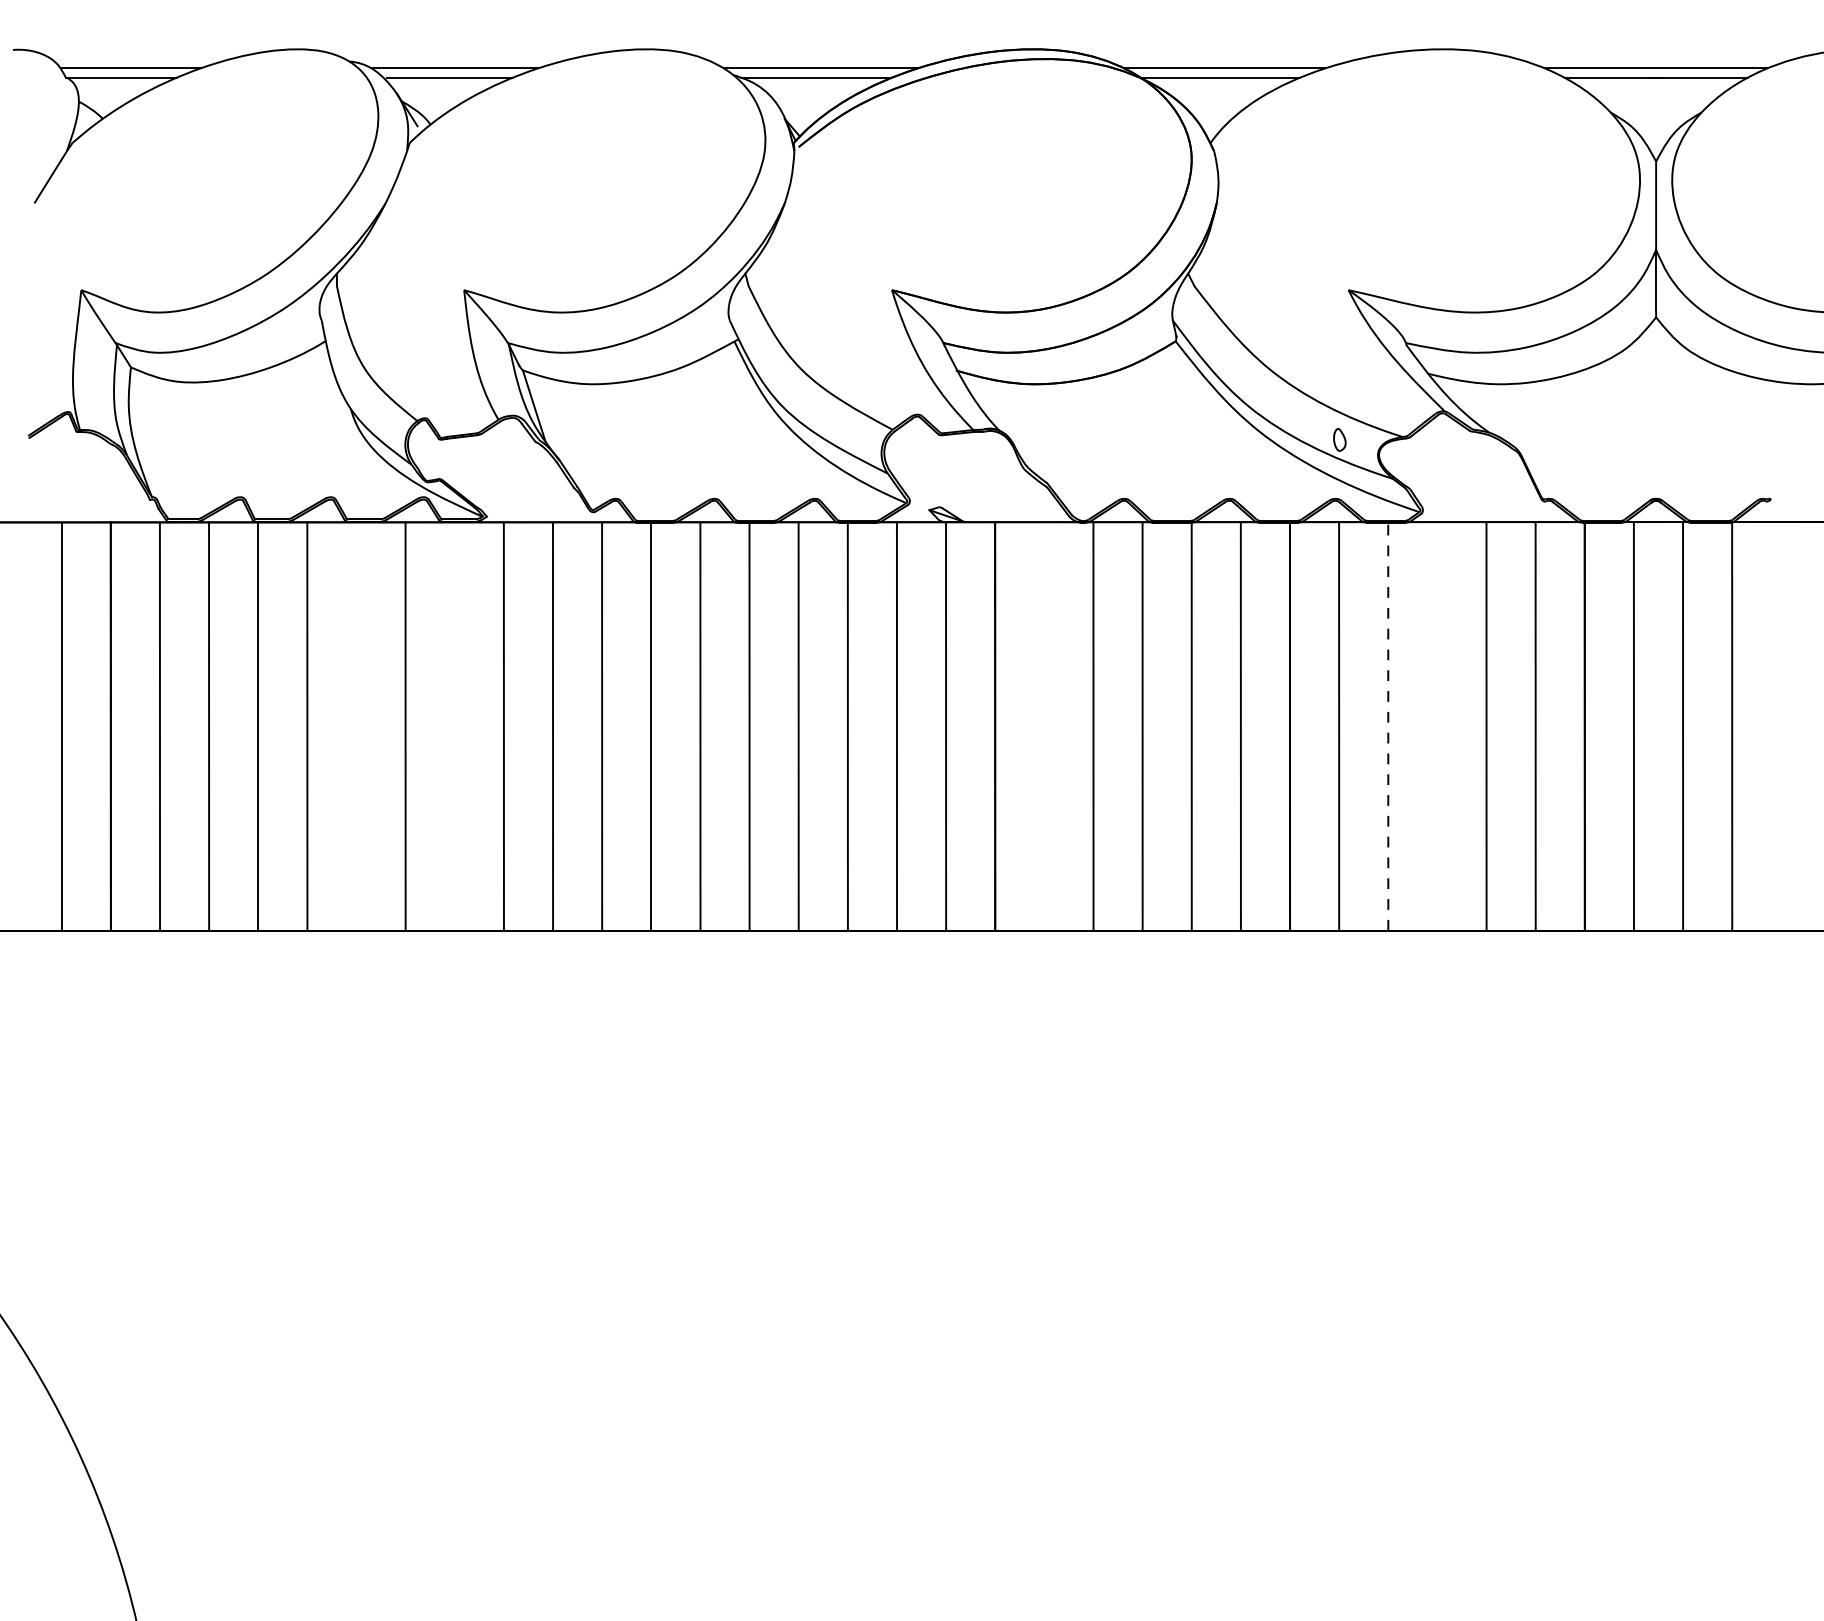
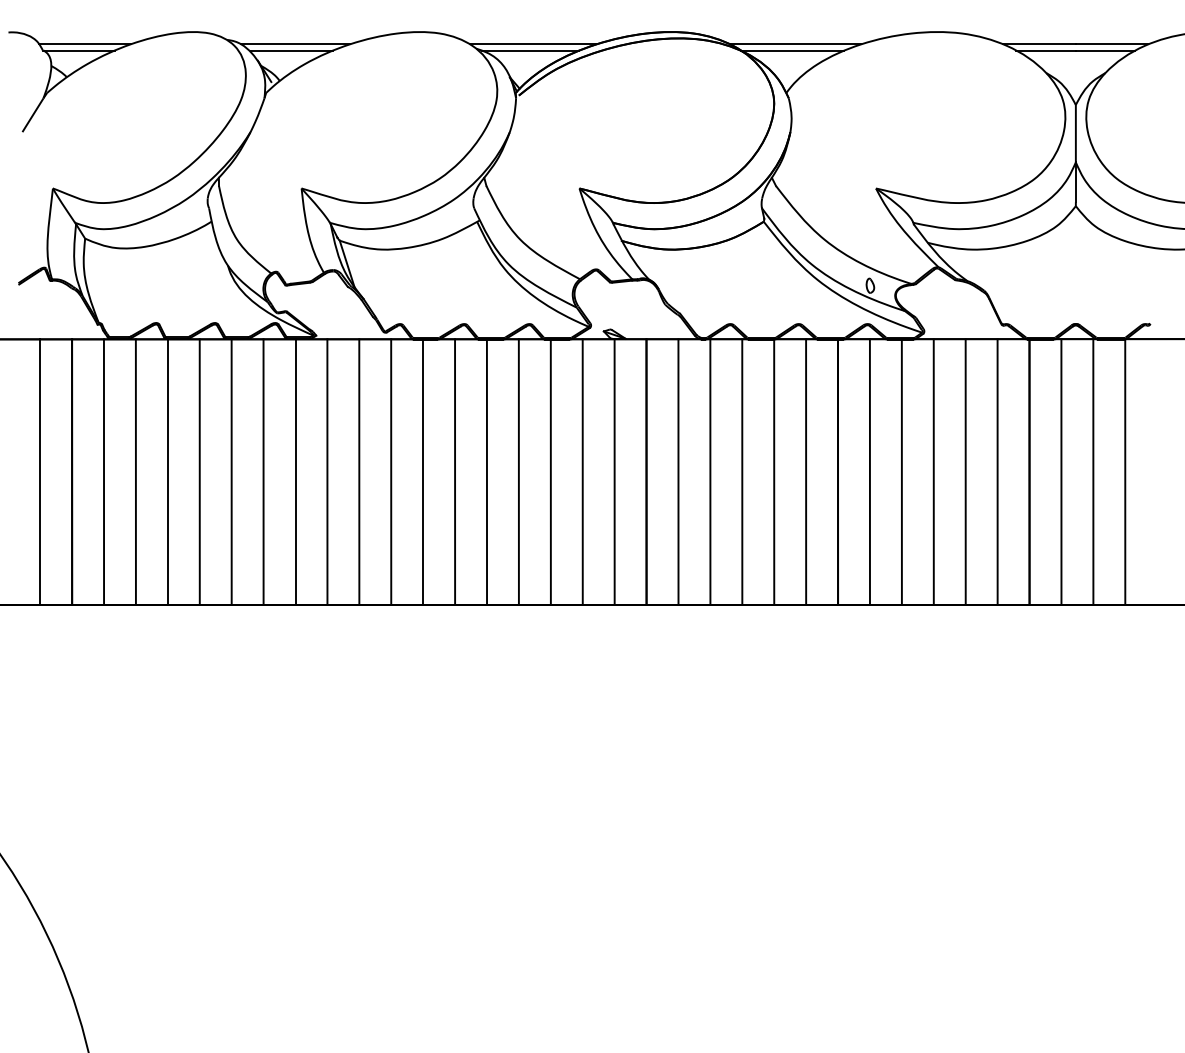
line: (356, 725) -> (231, 471), added
line: (454, 725) -> (295, 471), added
line: (1044, 725) -> (678, 471), added
line: (1436, 725) -> (933, 471), added
line: (1387, 727) -> (901, 472), dashed -> solid

